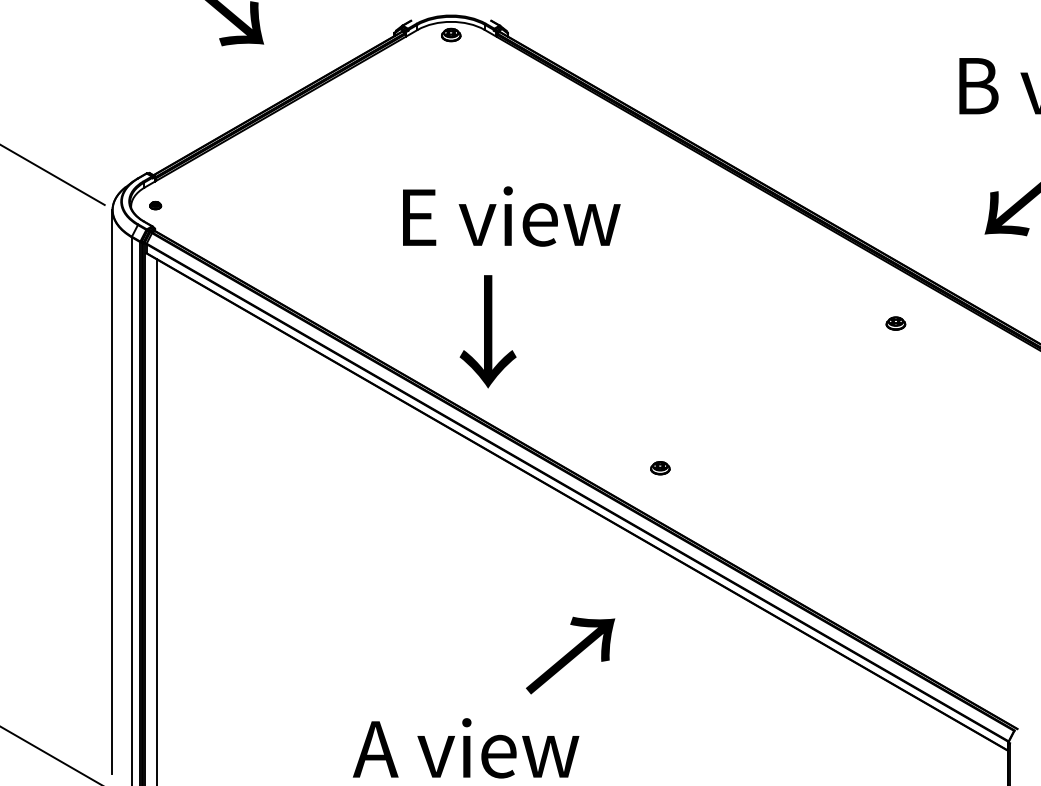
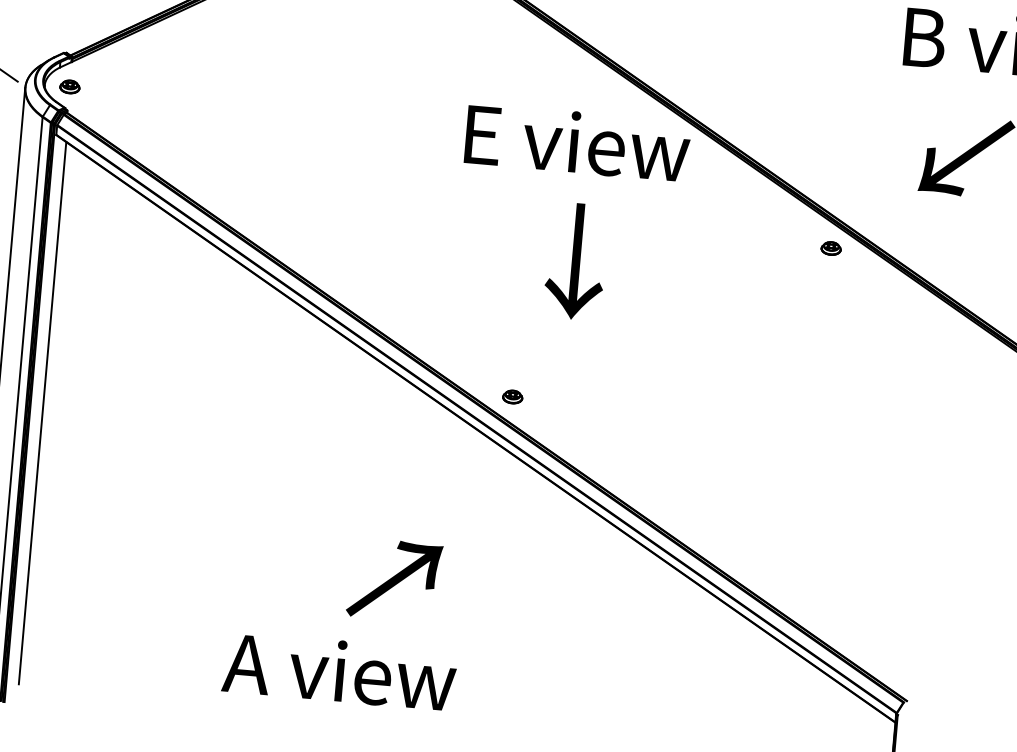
part: (155, 205) -> (69, 86), size x1.67
text: (511, 216) -> (577, 142), moved
part: (895, 323) -> (830, 248), moved
text: (487, 331) -> (575, 261), moved
part: (660, 468) -> (512, 397), moved
text: (570, 655) -> (394, 580), moved

